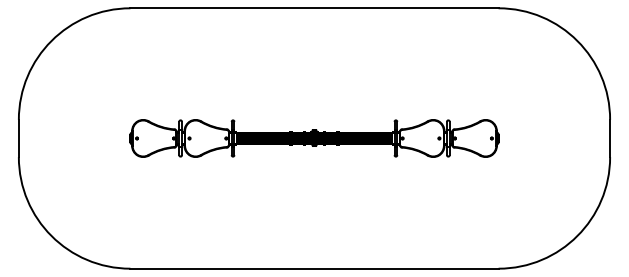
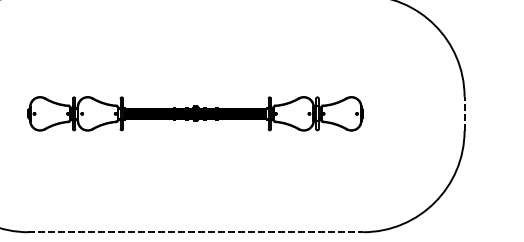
line: (610, 138) -> (464, 113), solid -> dashed
line: (314, 268) -> (195, 232), solid -> dashed

